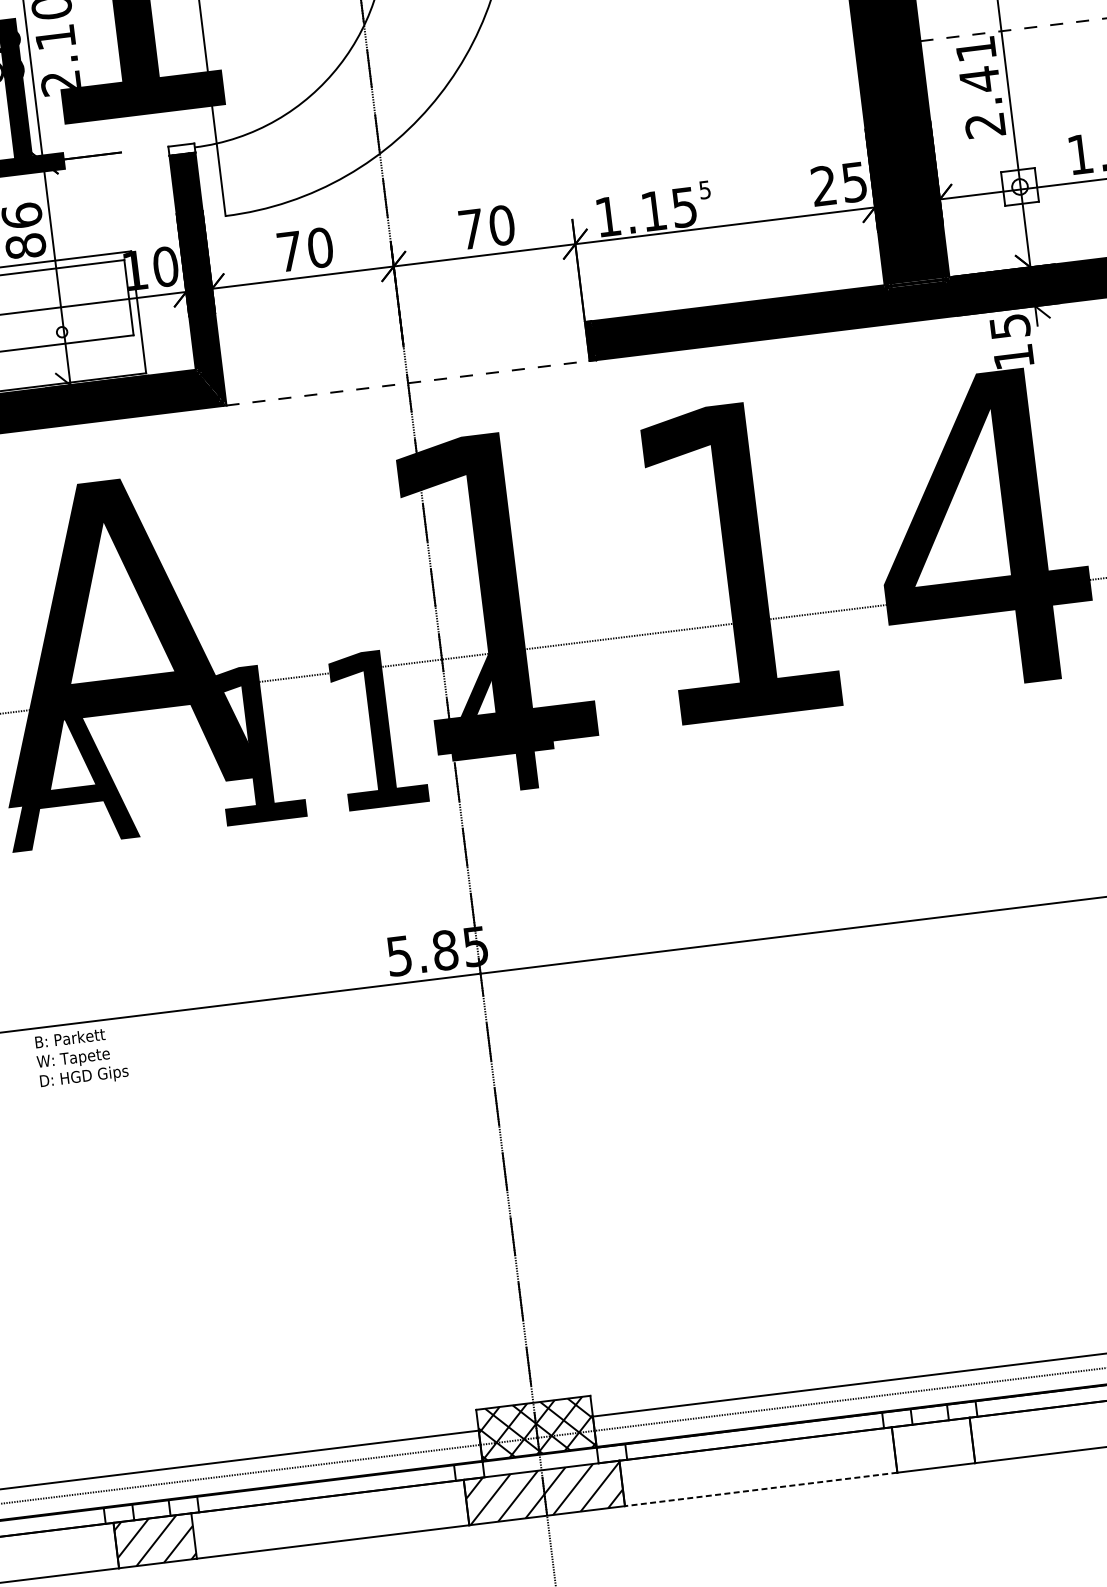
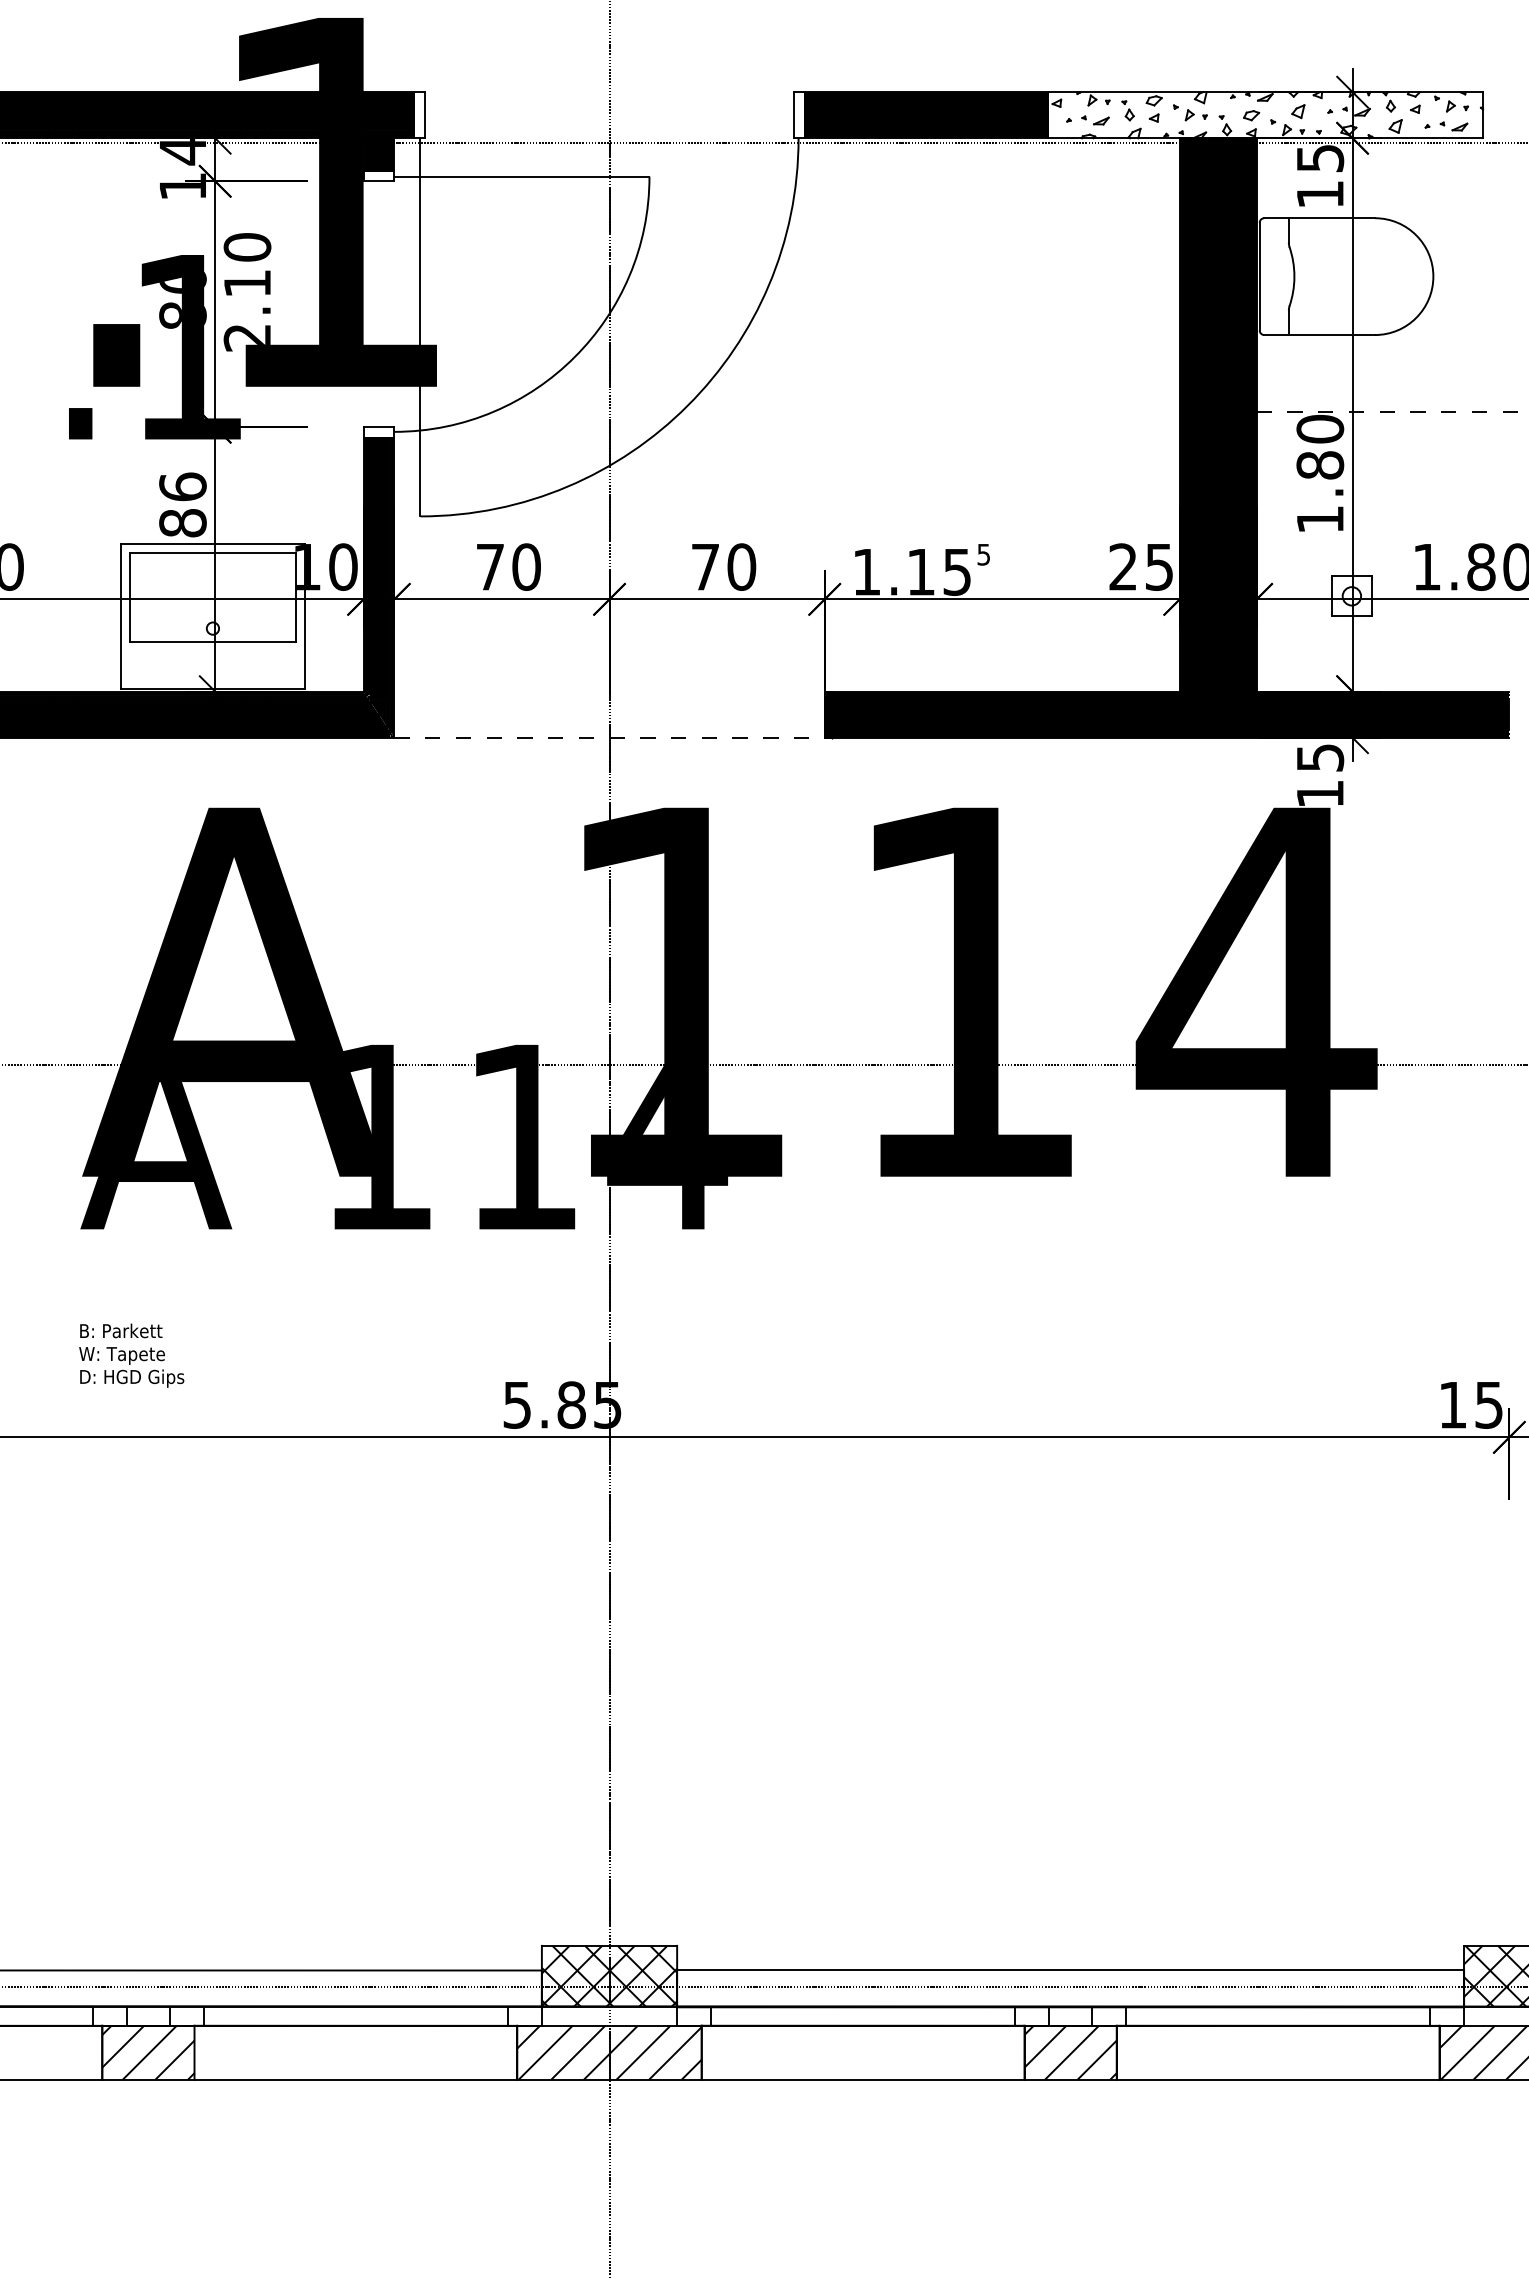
text: (980, 86) -> (1320, 473), 2.41 -> 1.80
text: (81, 1057) -> (131, 1355), moved
hatch: (933, 1445) -> (1070, 2052), added
line: (760, 1489) -> (862, 2079), dashed -> solid

